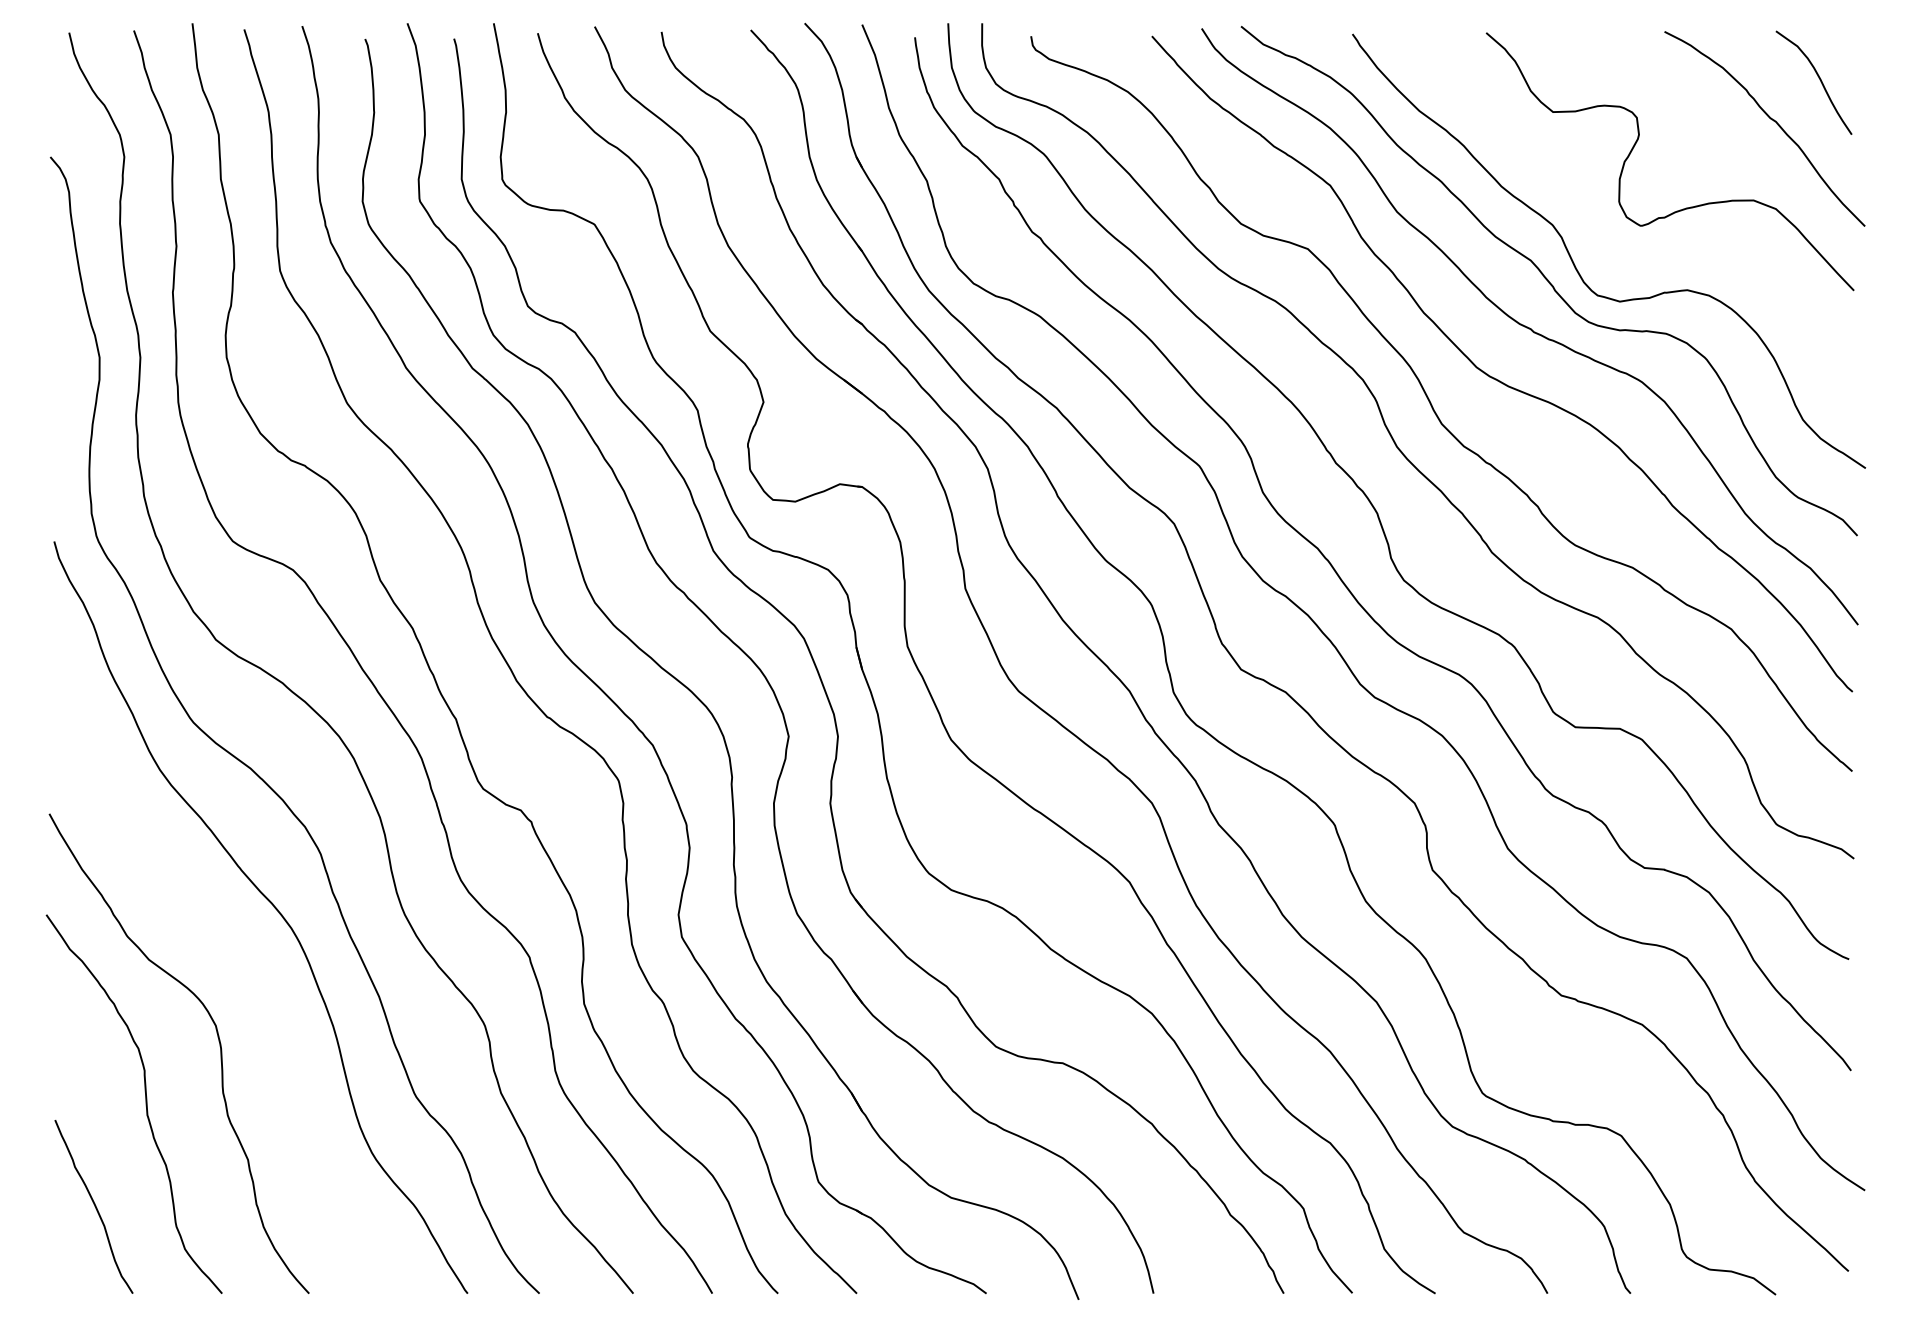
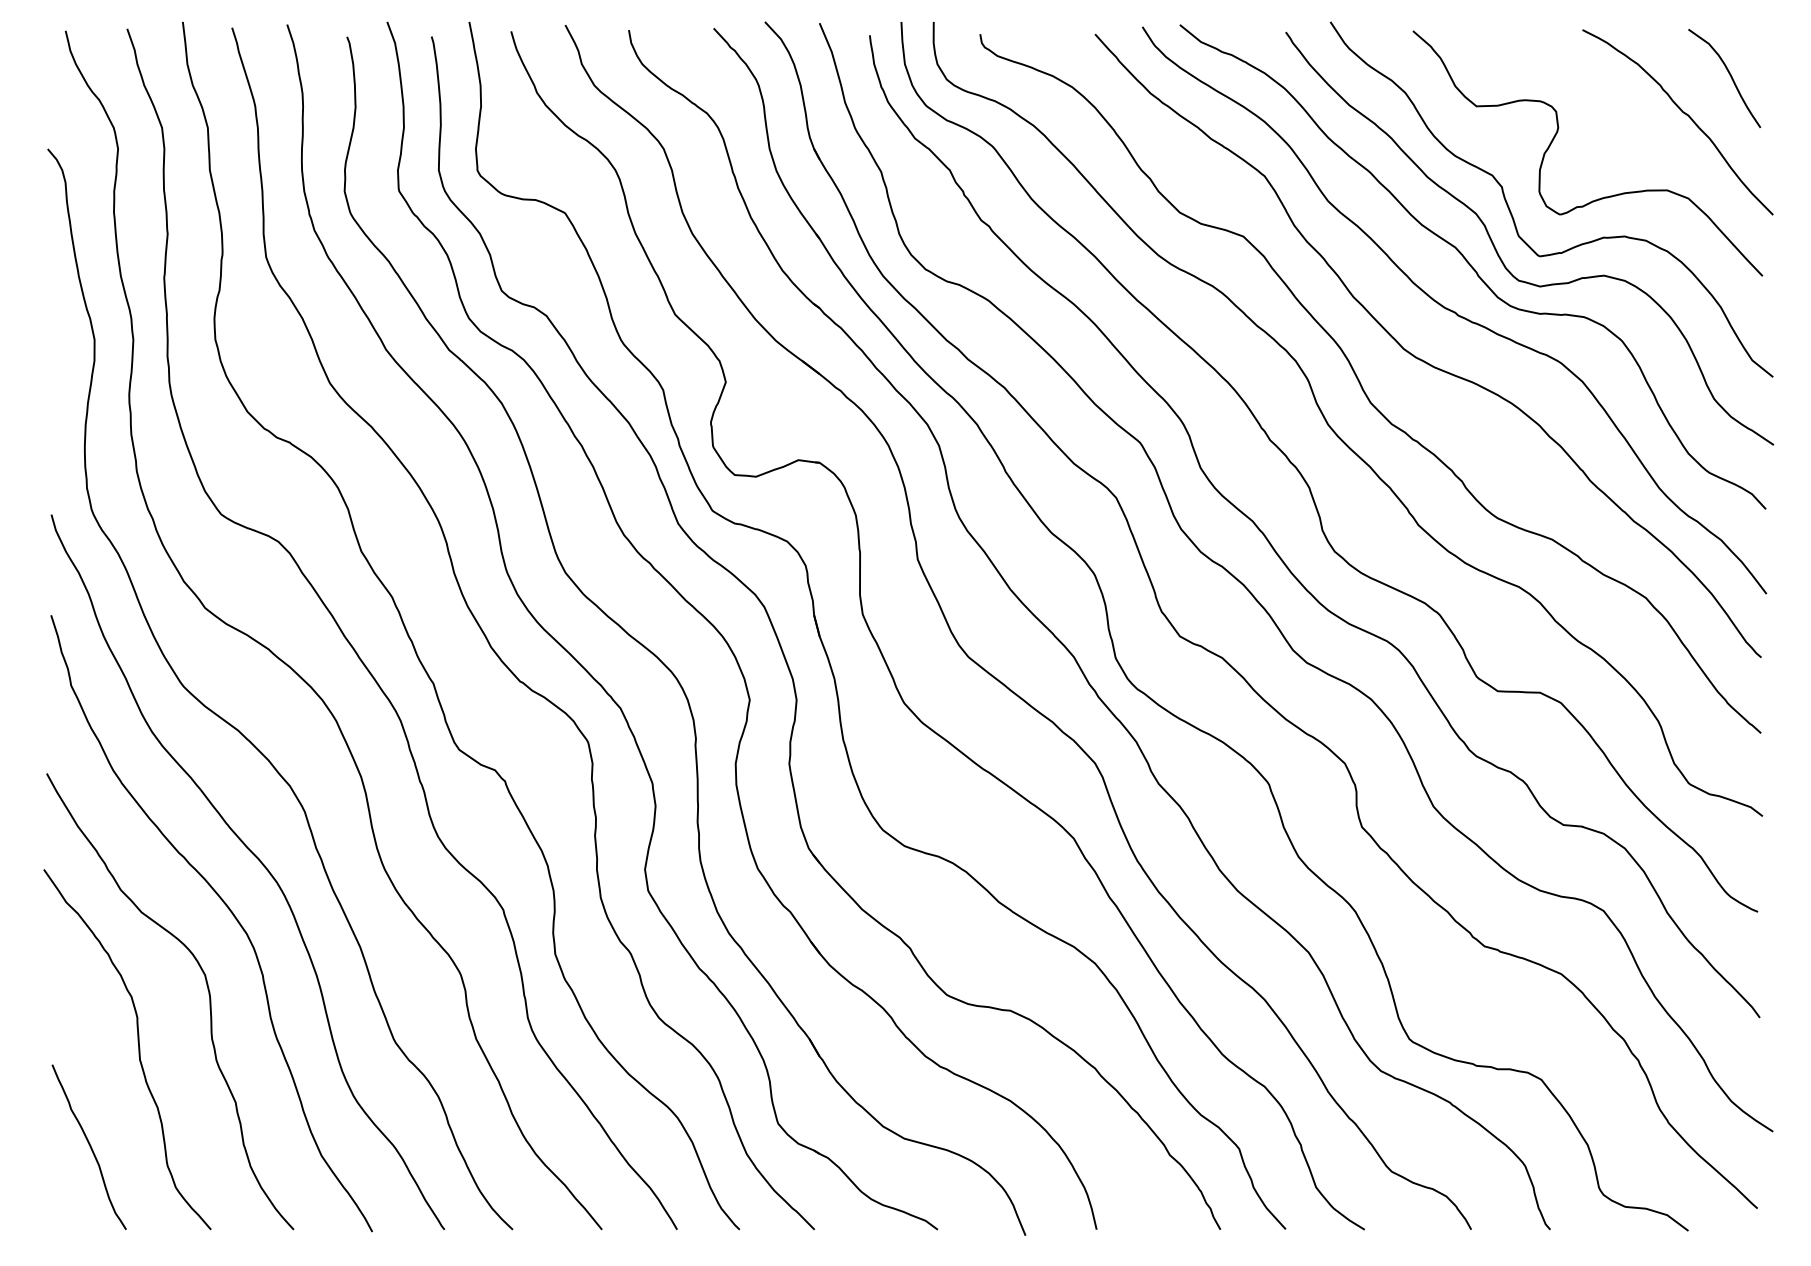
curve: (1590, 224) -> (1512, 213), added
curve: (241, 958) -> (229, 911), added

